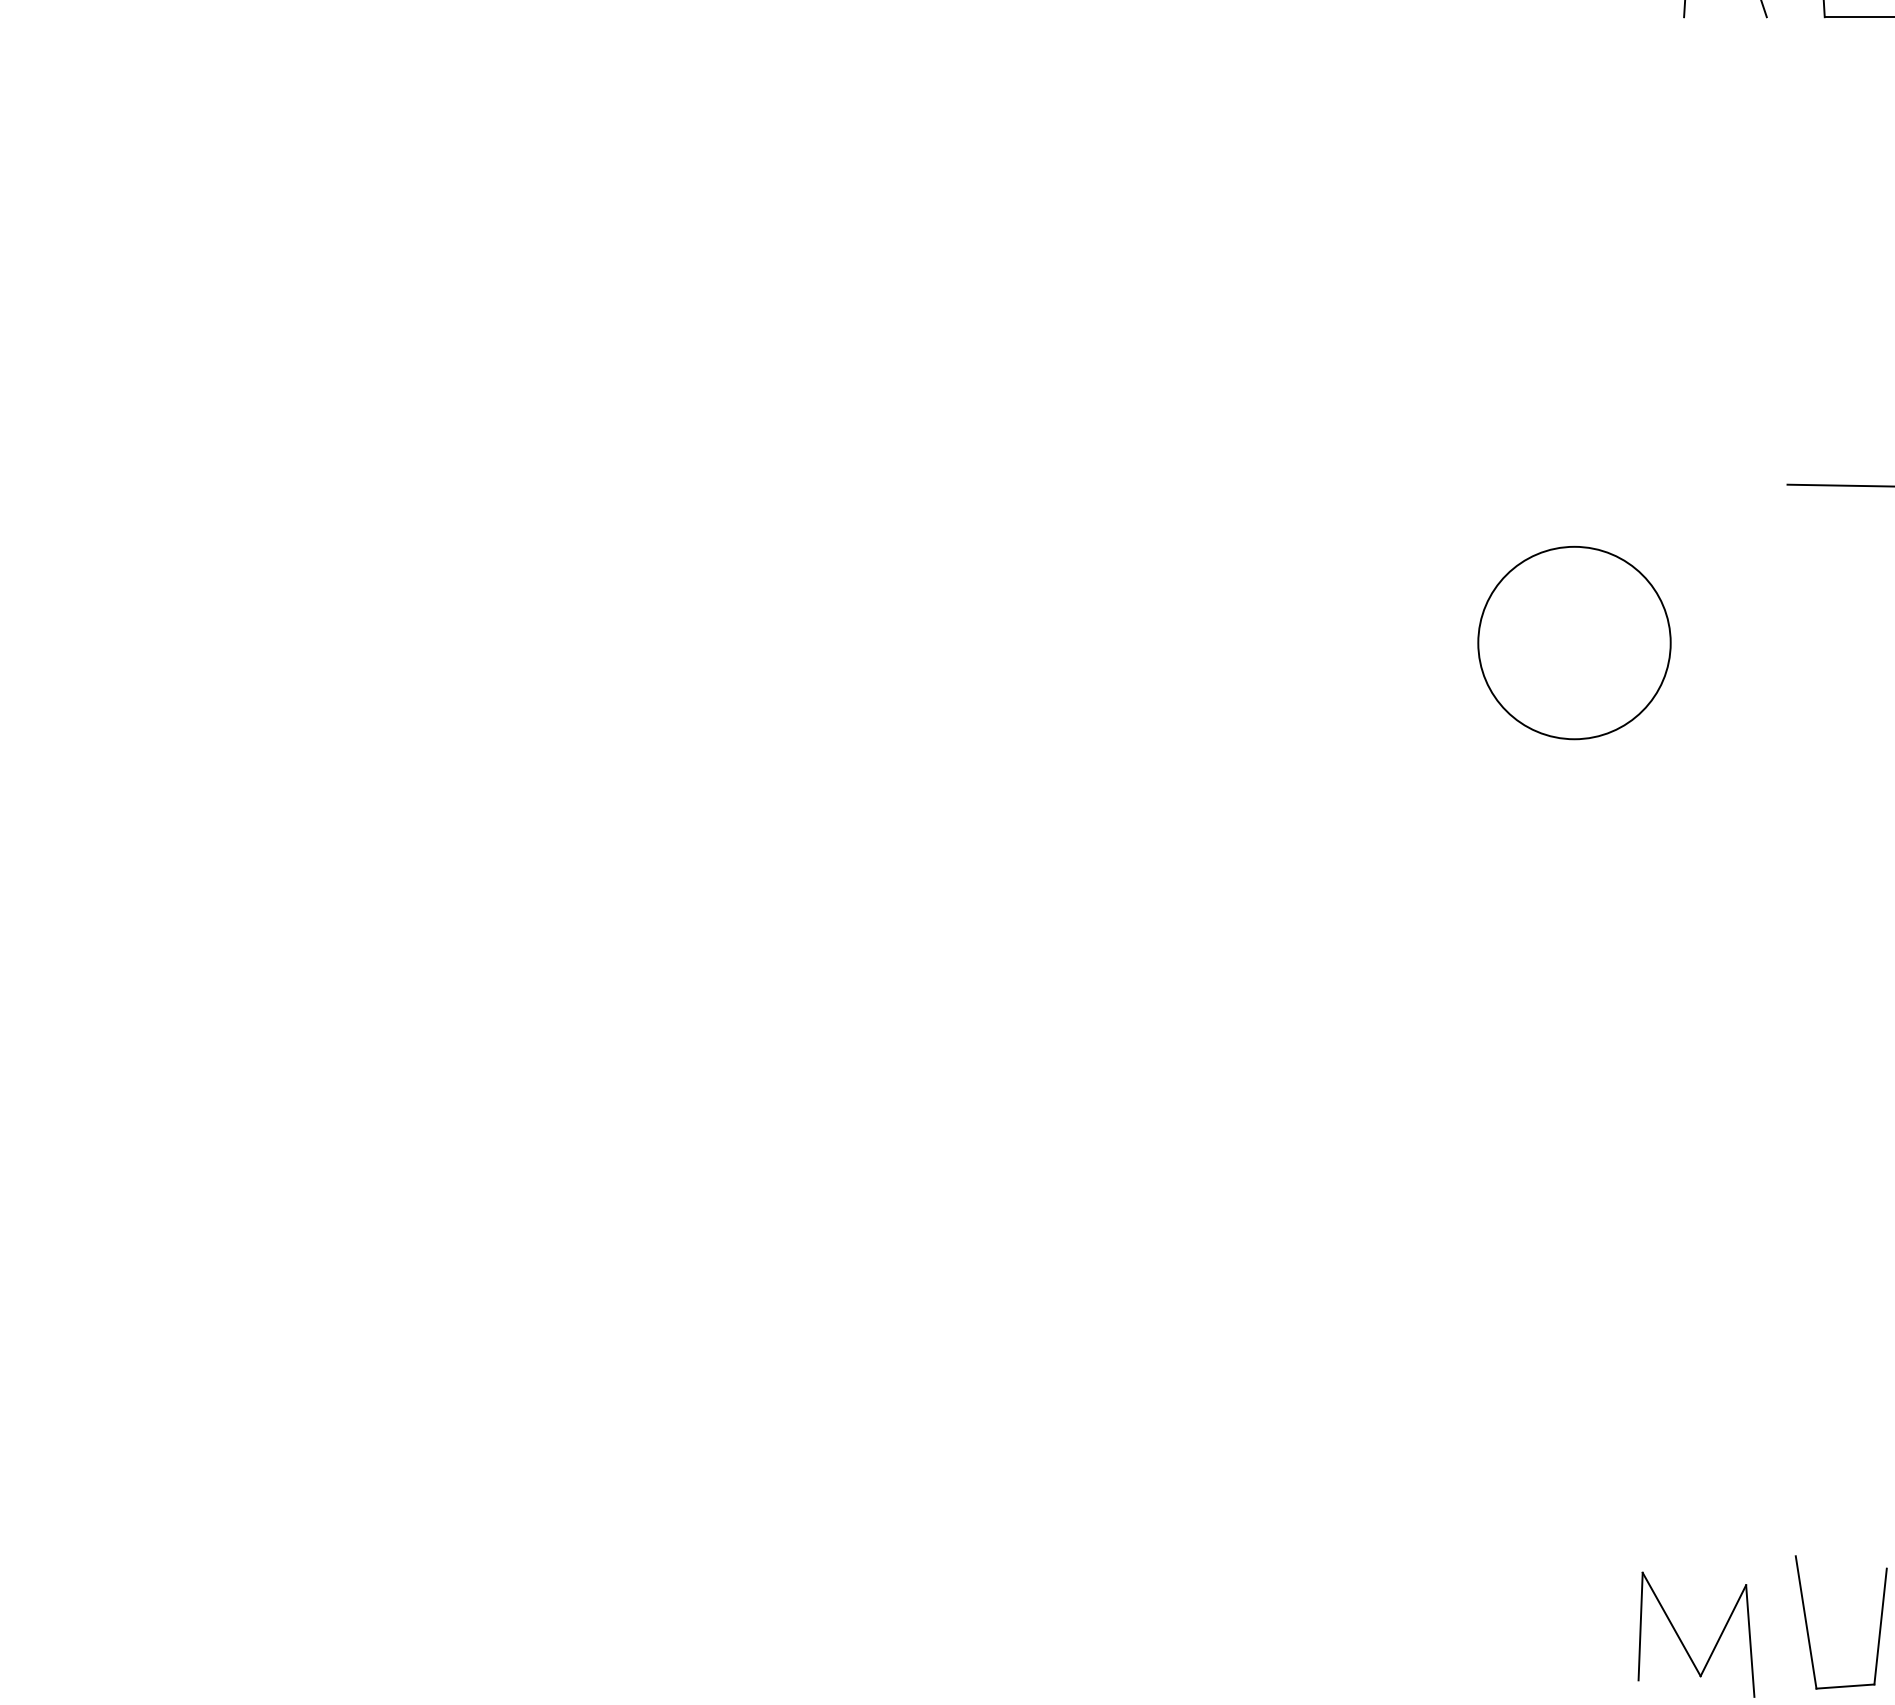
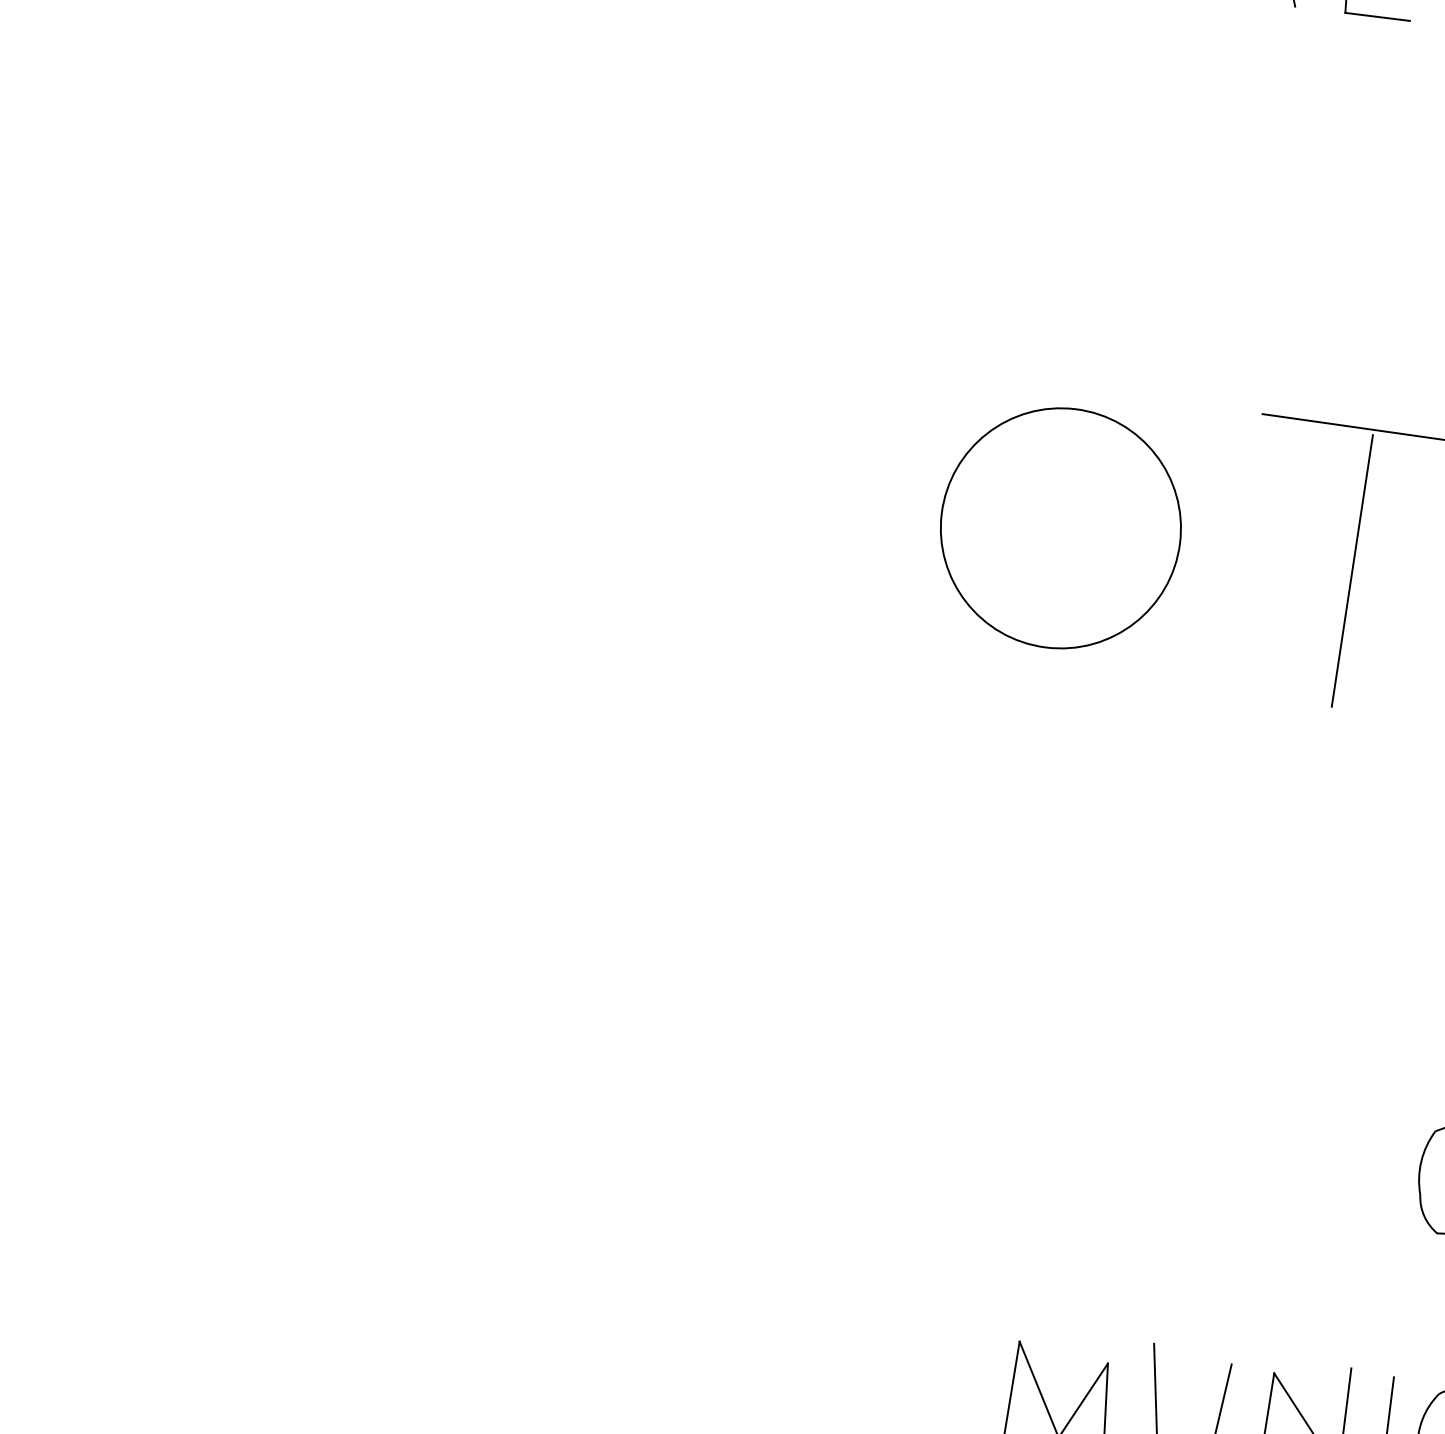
circle: (1574, 642) -> (1060, 527), size x1.43

